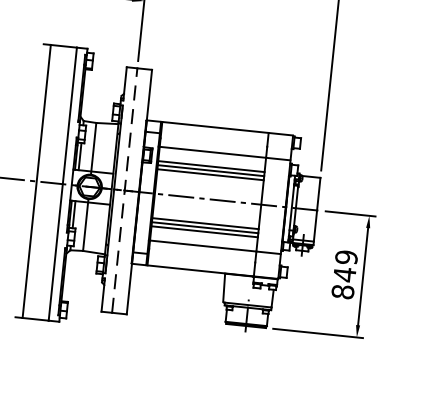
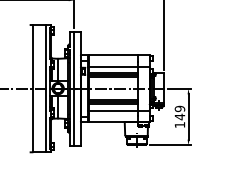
line: (124, 190) -> (74, 88), dashed -> solid
text: (341, 292) -> (179, 125), 849 -> 149

